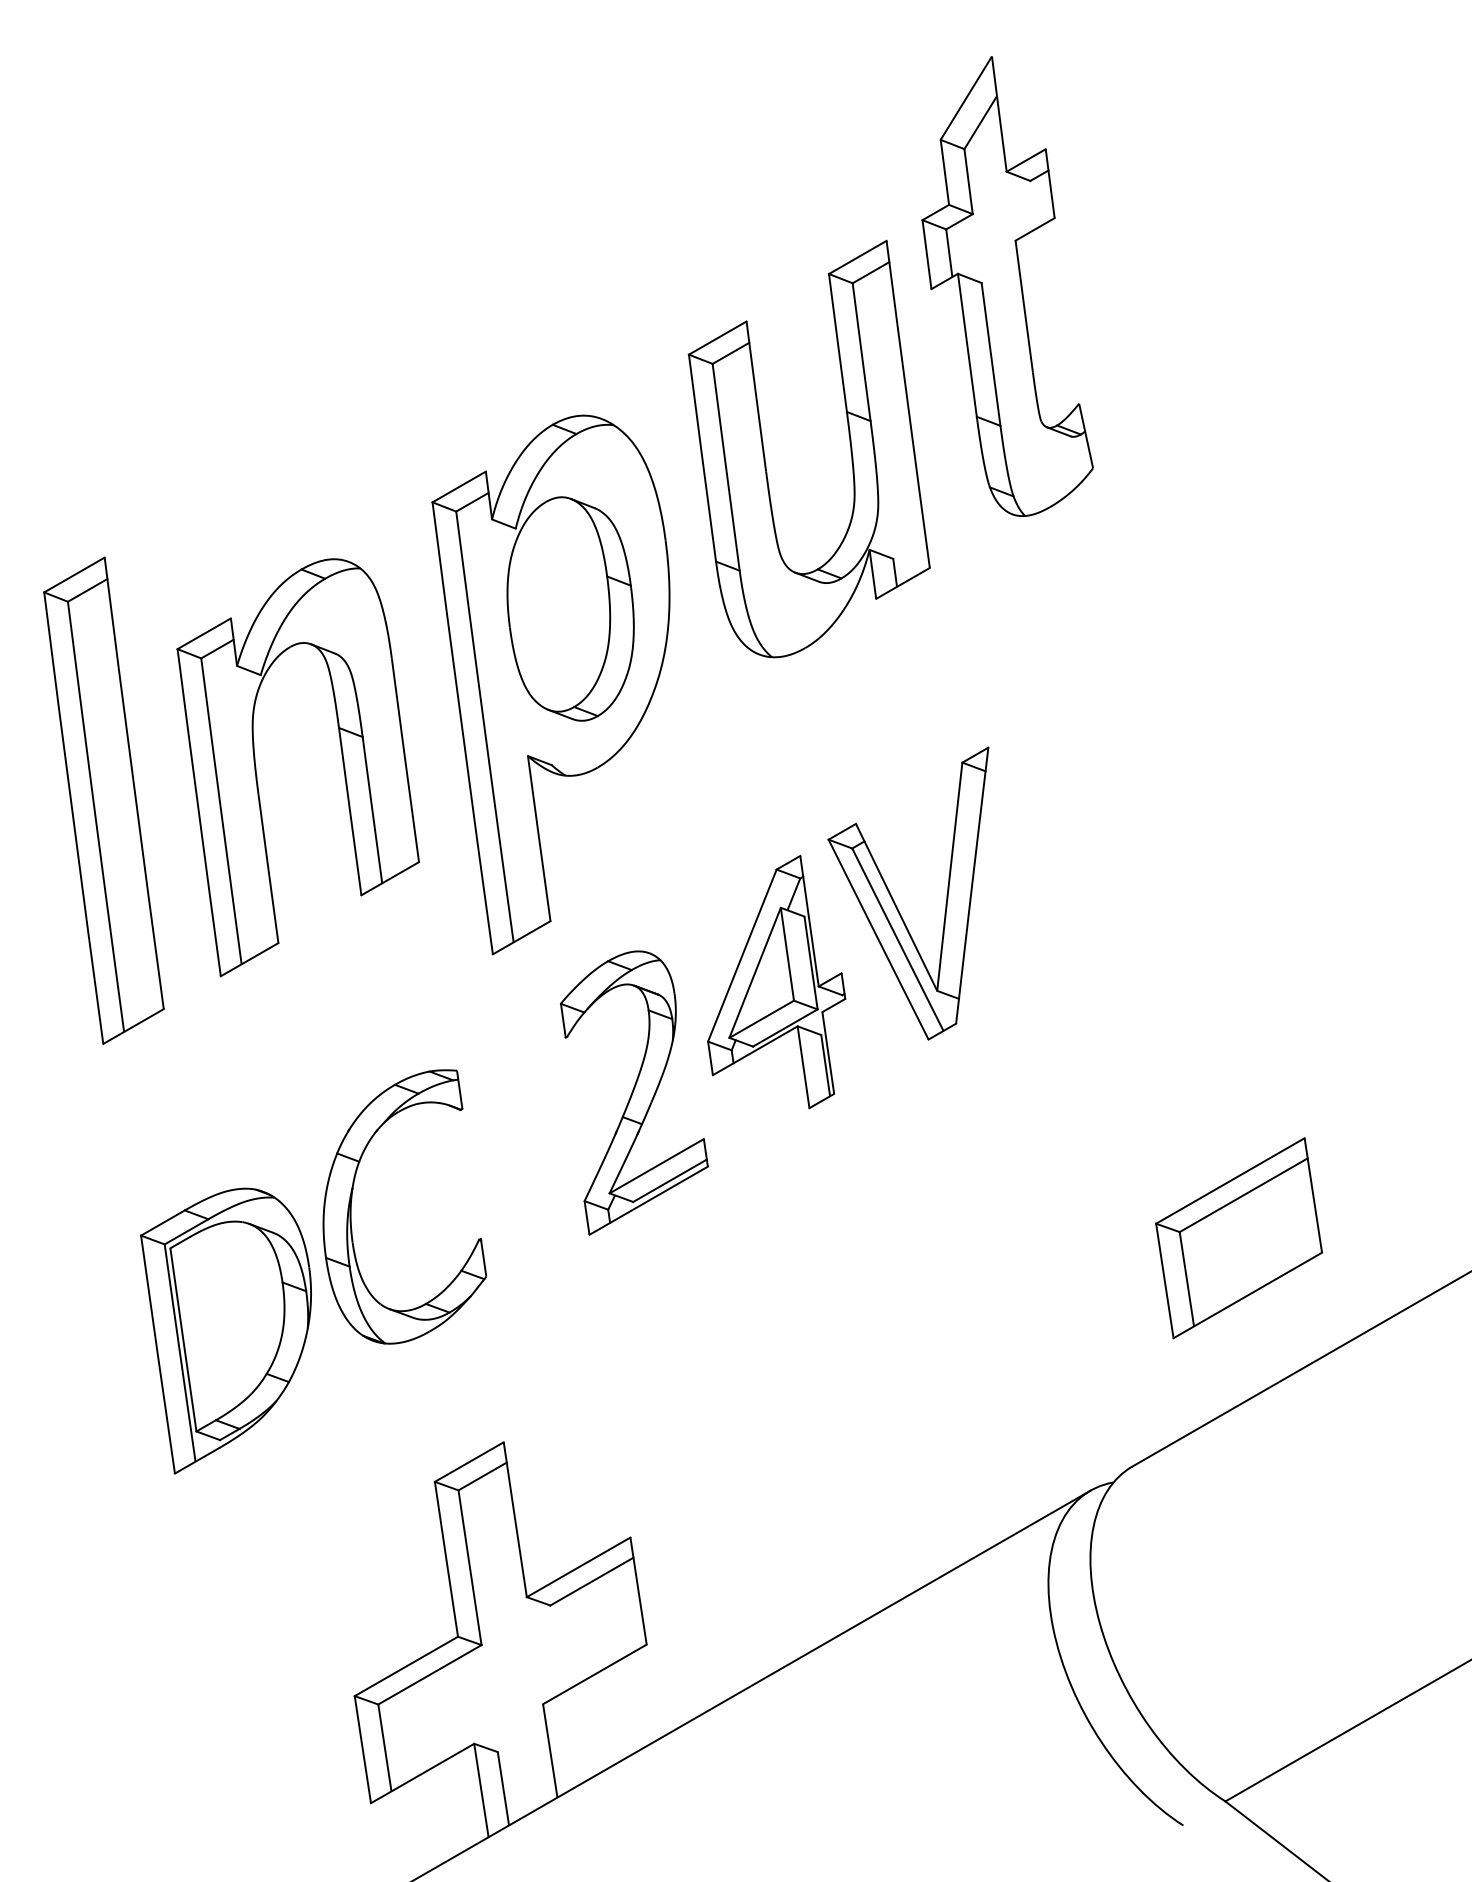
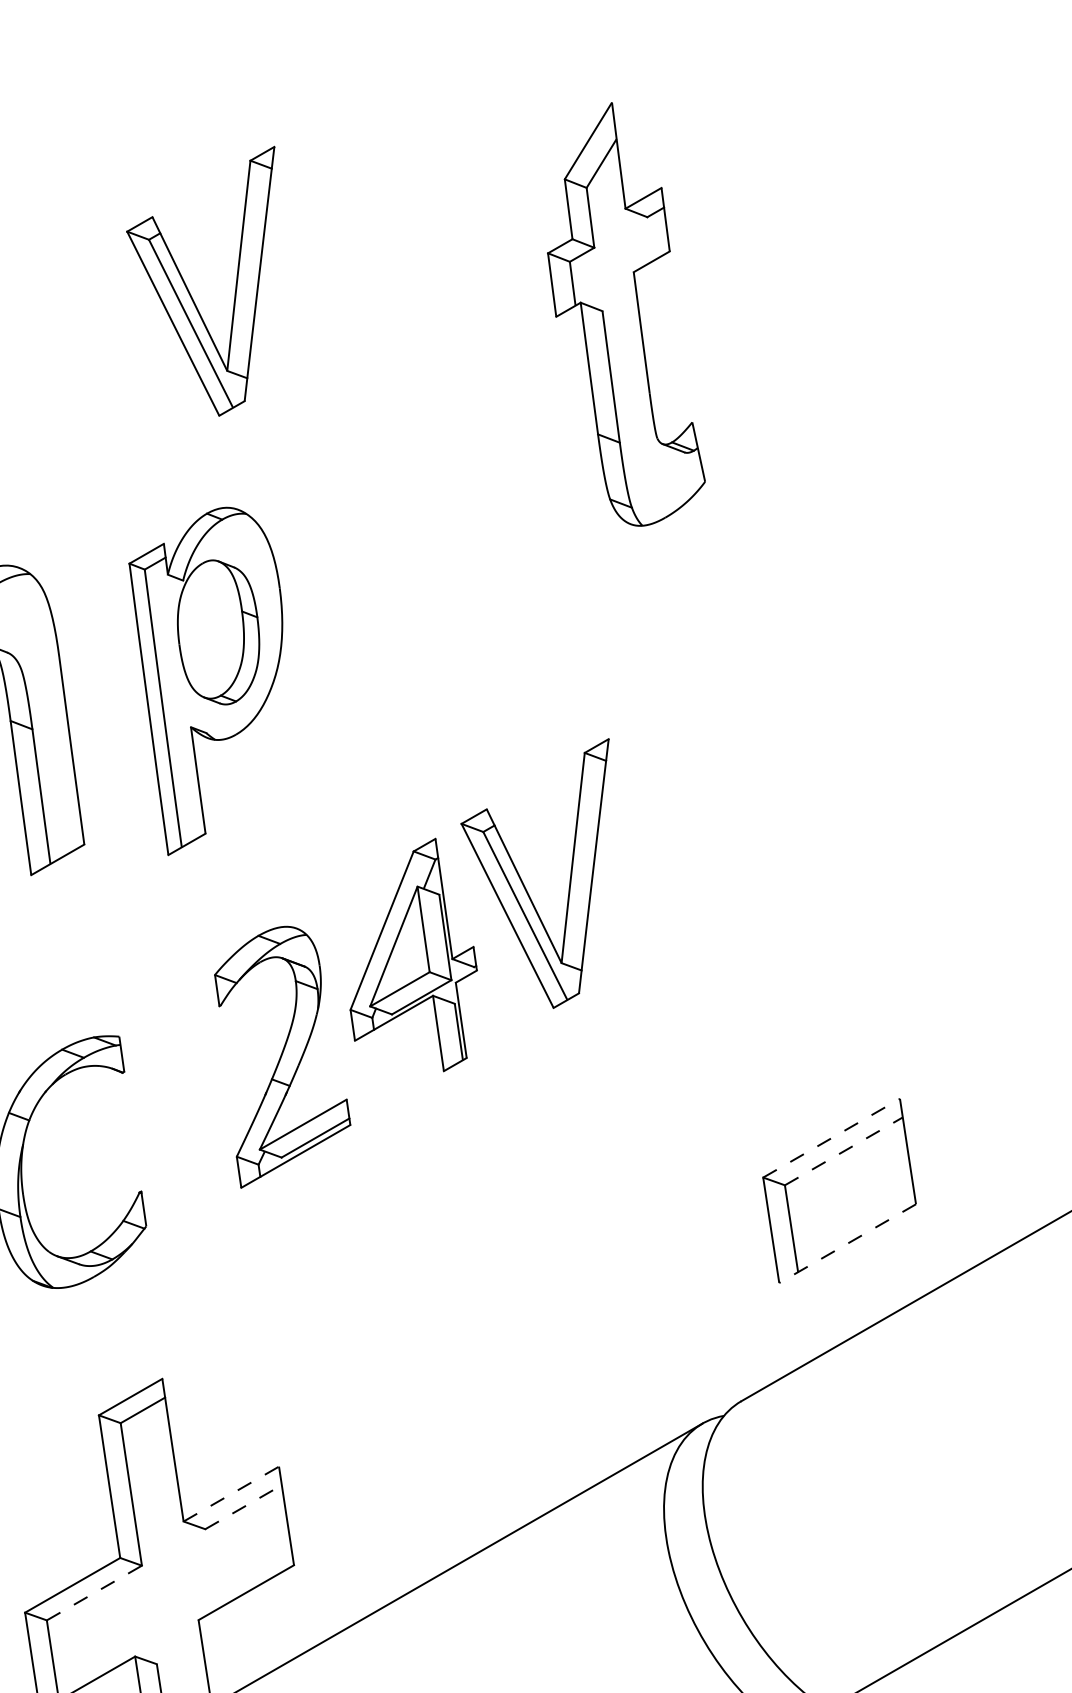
part: (531, 257) -> (187, 287), added
part: (849, 443) -> (480, 458), removed
part: (550, 684) -> (205, 680), size x0.7
line: (1230, 1180) -> (831, 1137), solid -> dashed
line: (1243, 1195) -> (843, 1151), solid -> dashed
line: (1247, 1295) -> (847, 1243), solid -> dashed
line: (578, 1567) -> (231, 1494), solid -> dashed
line: (591, 1581) -> (243, 1507), solid -> dashed
line: (429, 1674) -> (93, 1592), solid -> dashed

